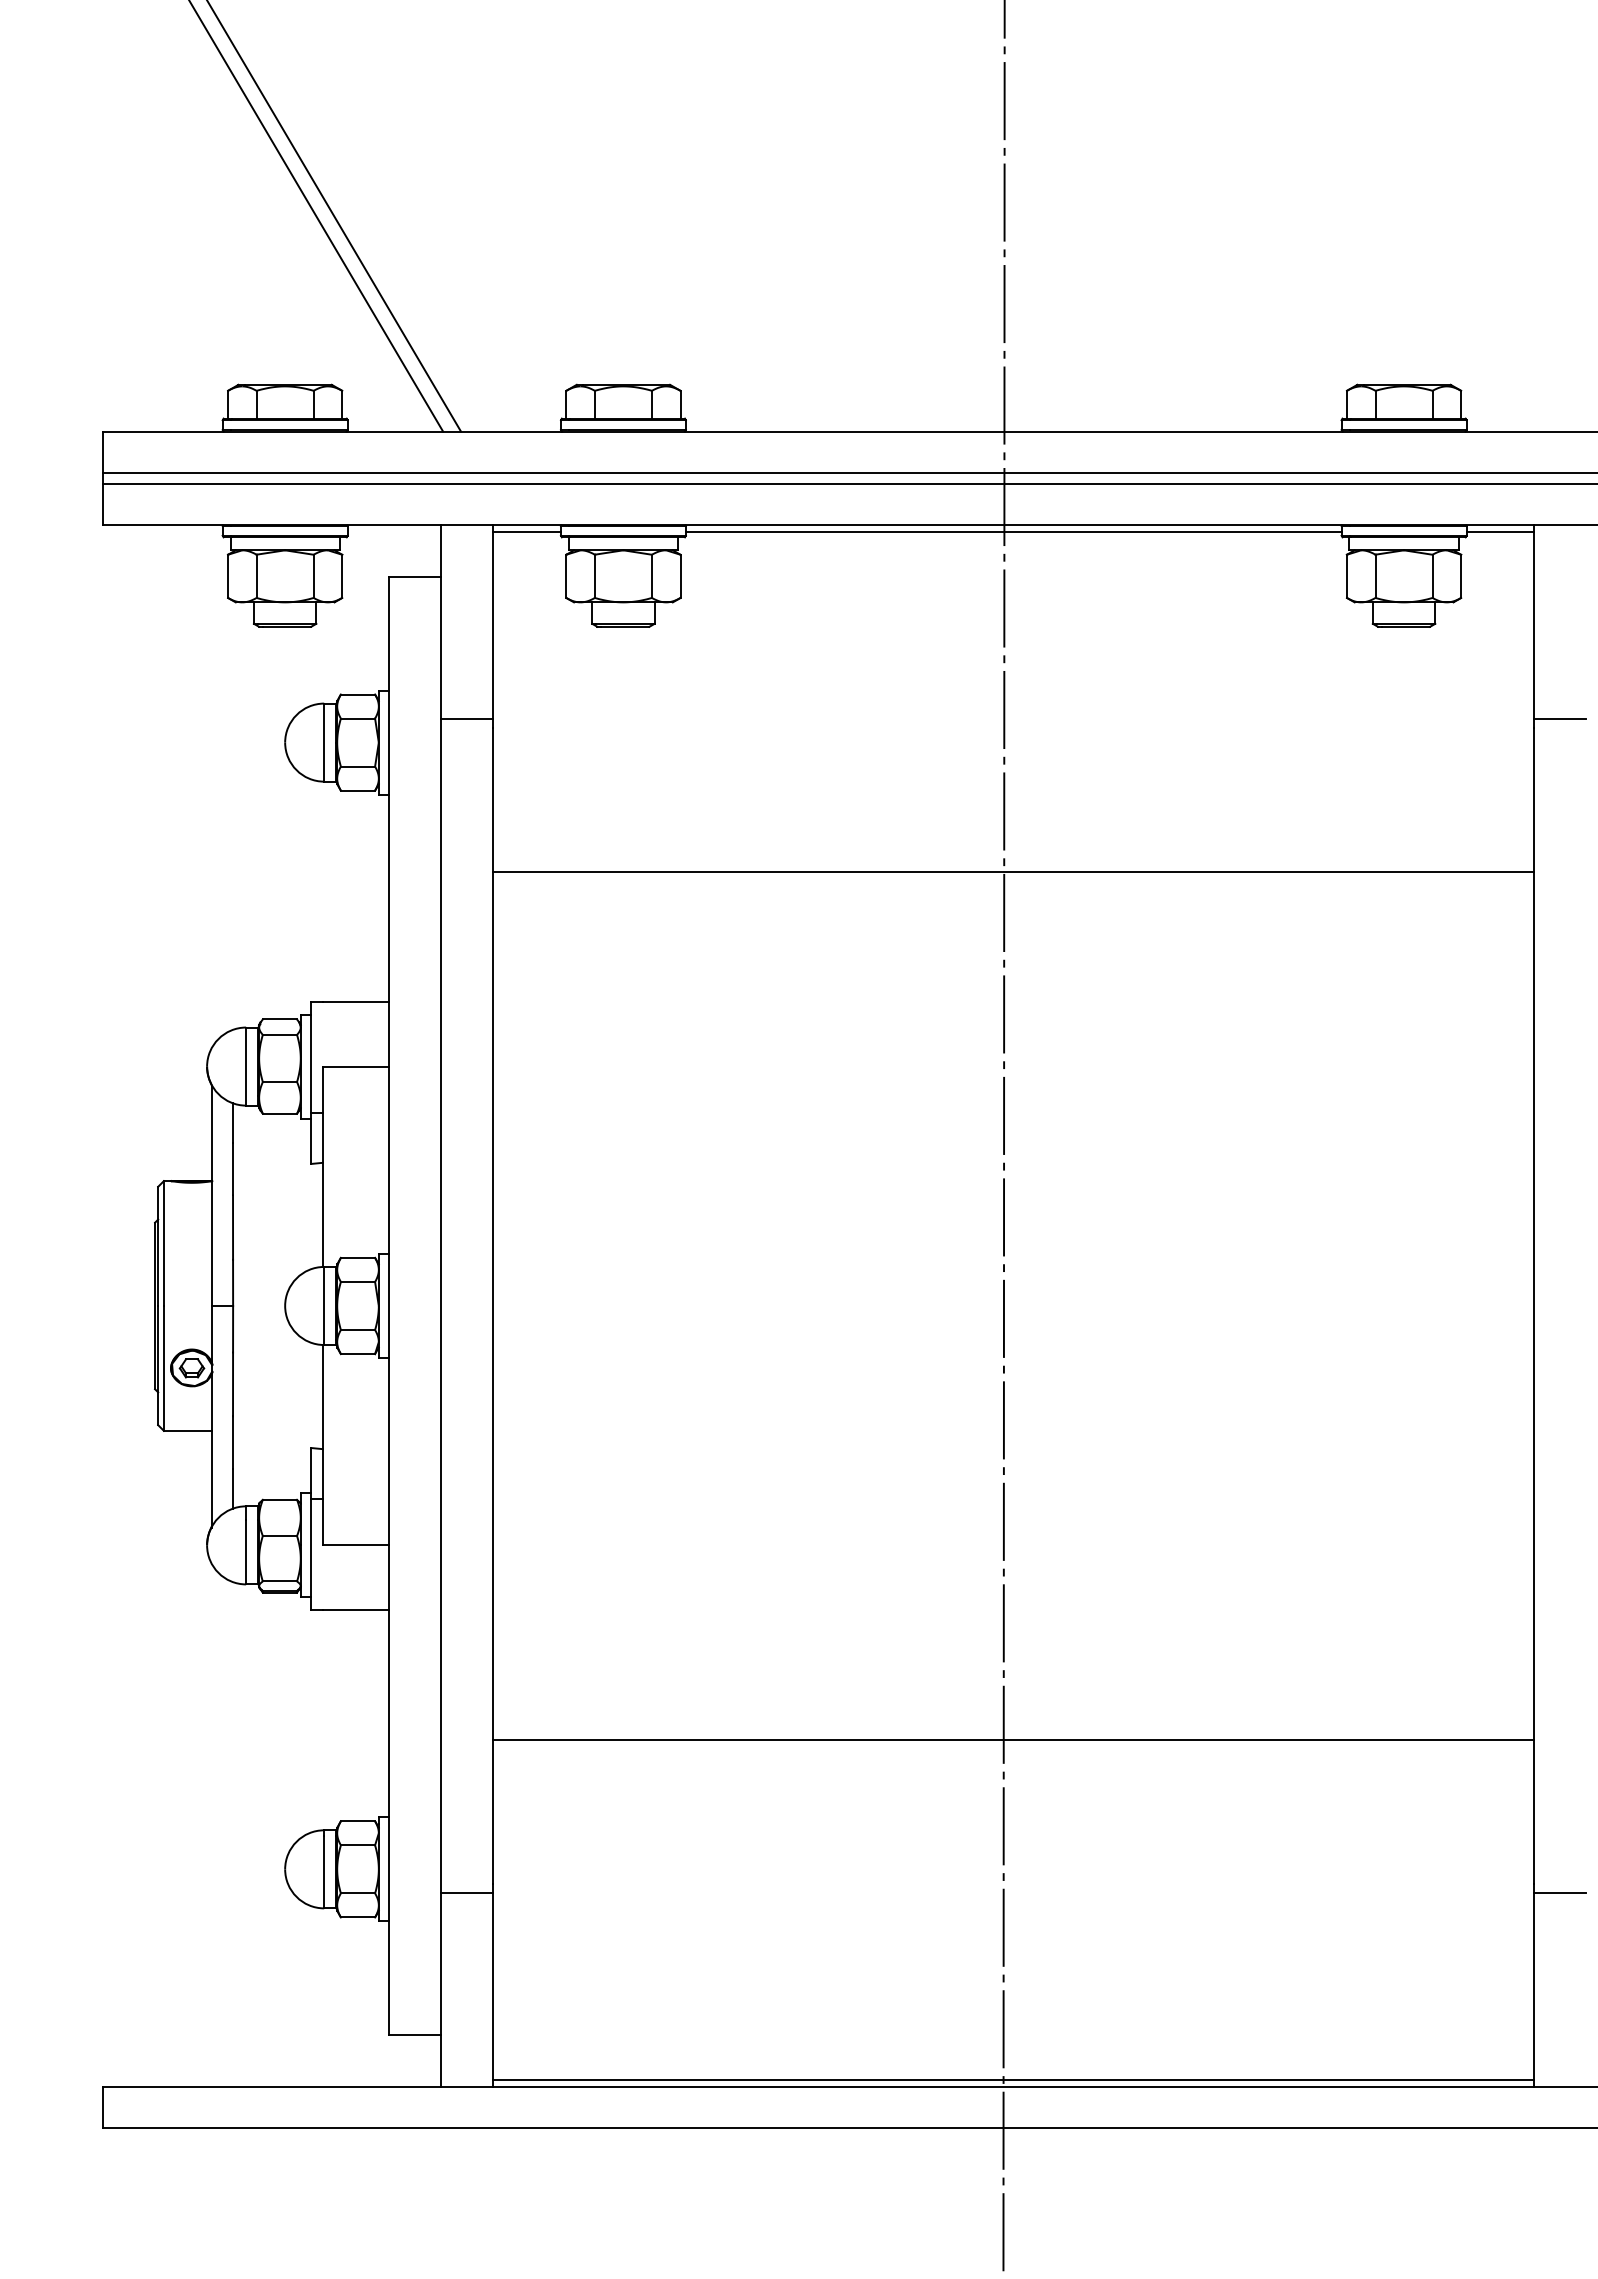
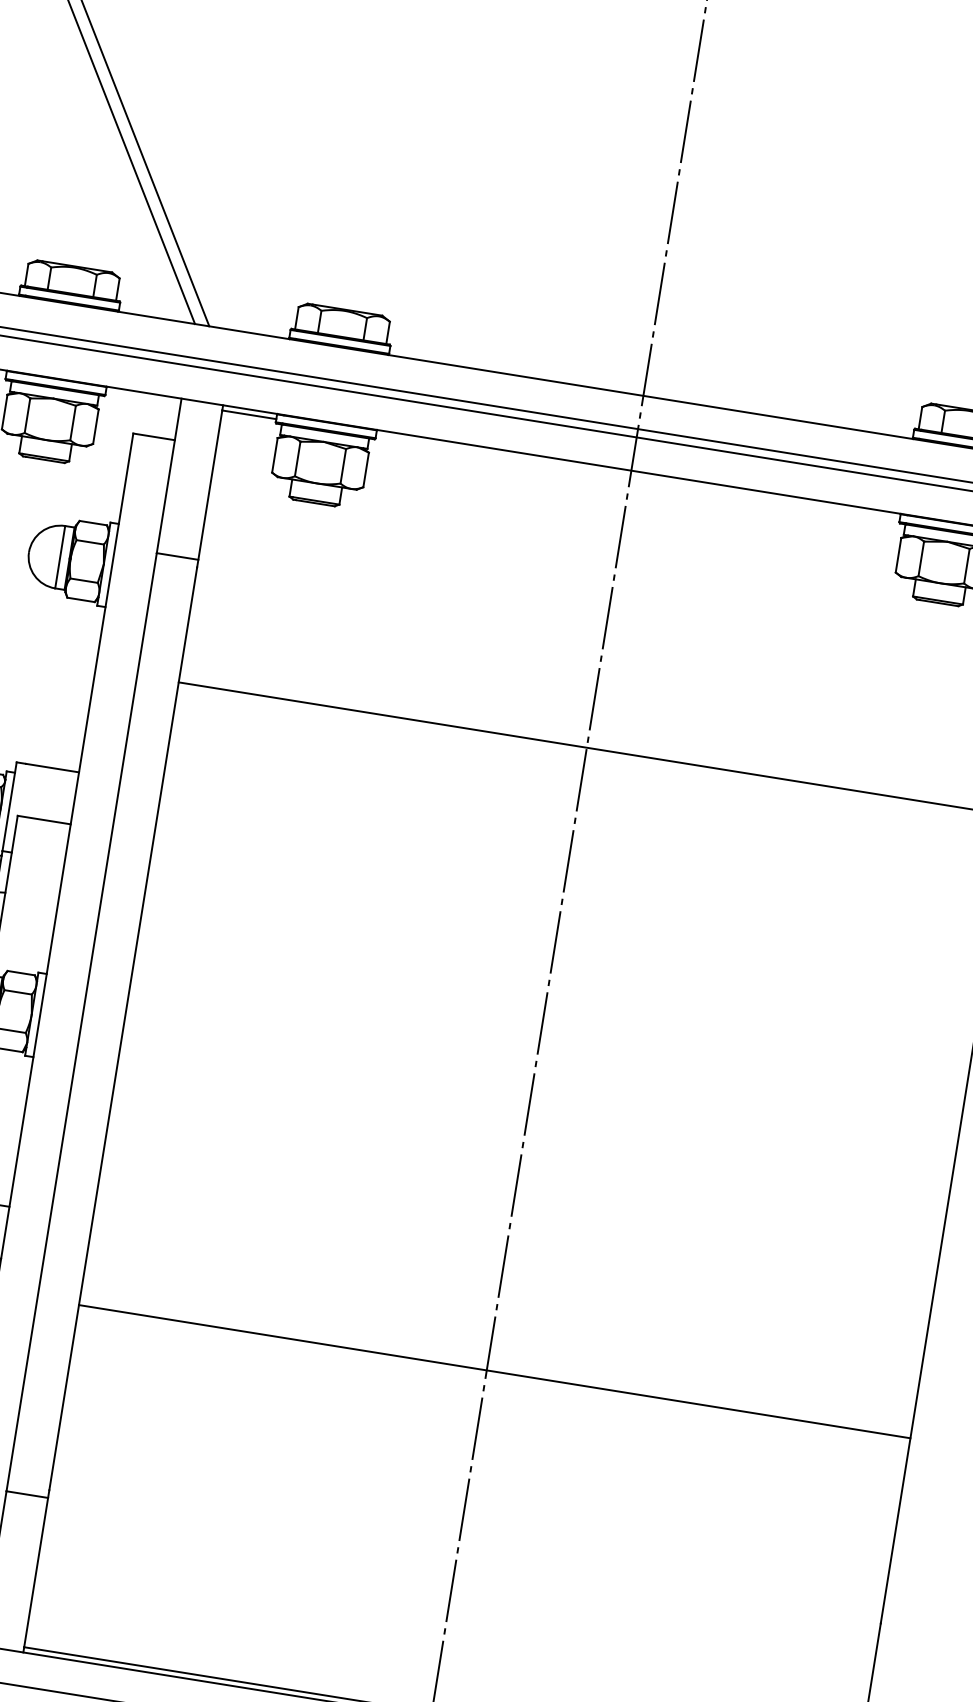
line: (1013, 531) -> (637, 476), removed
line: (1013, 1739) -> (494, 1371), moved
line: (1560, 1893) -> (900, 1634), removed

